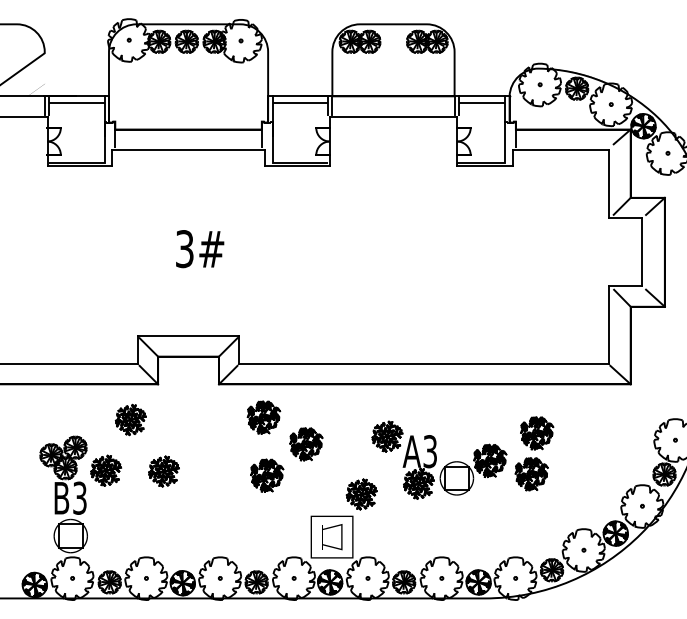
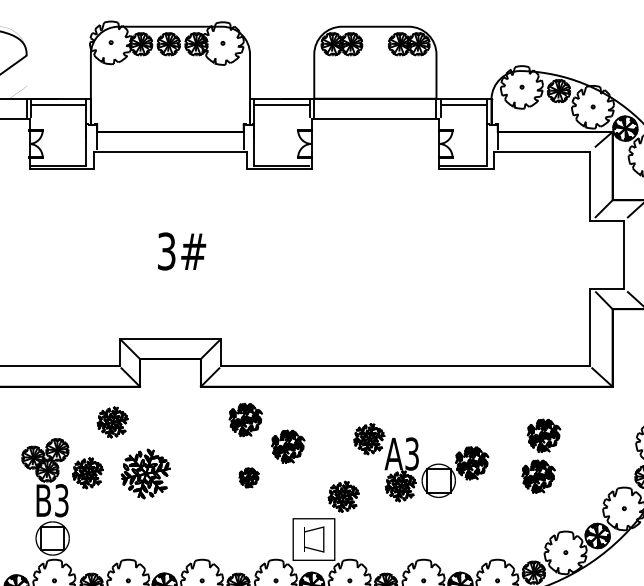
part: (534, 453) -> (541, 455), moved
part: (163, 471) -> (145, 473), size x1.6
part: (267, 475) -> (249, 477), size x0.6

